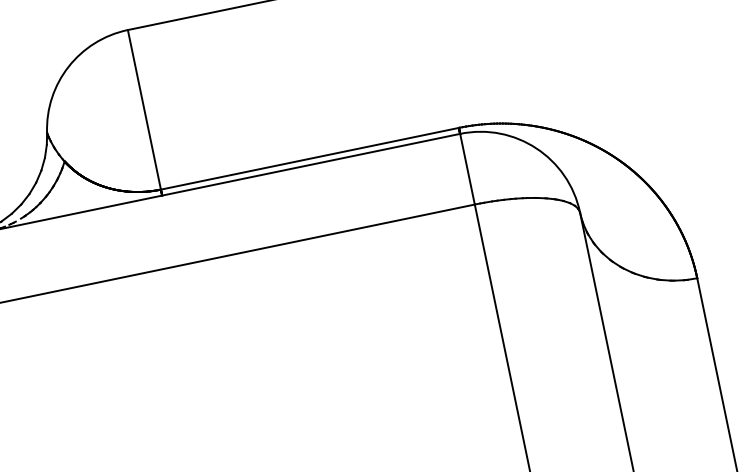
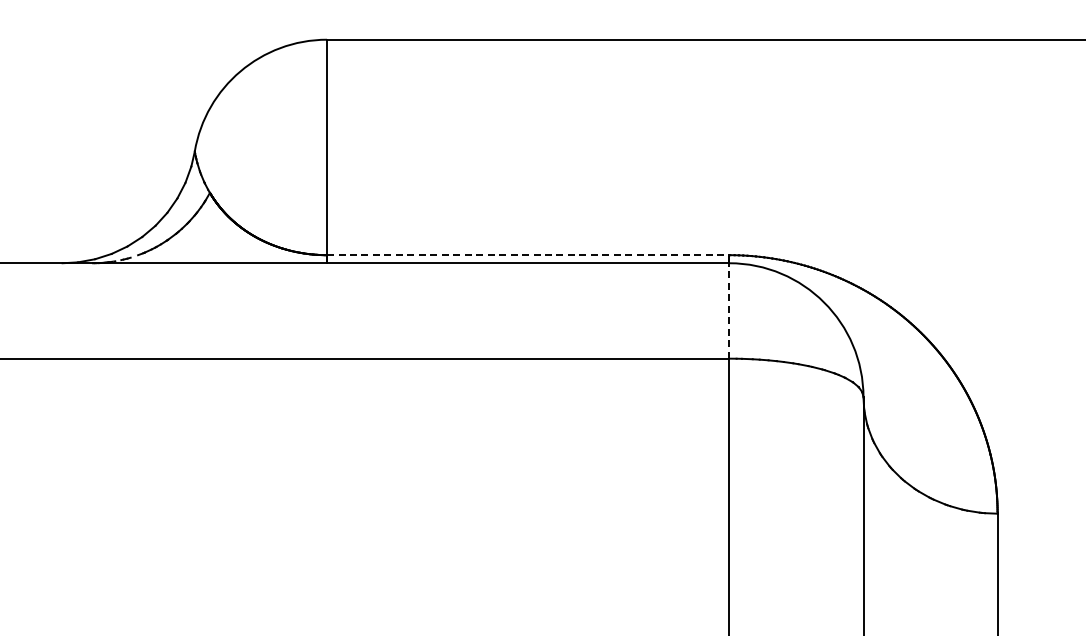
line: (310, 158) -> (528, 255), solid -> dashed
line: (467, 168) -> (729, 310), solid -> dashed

